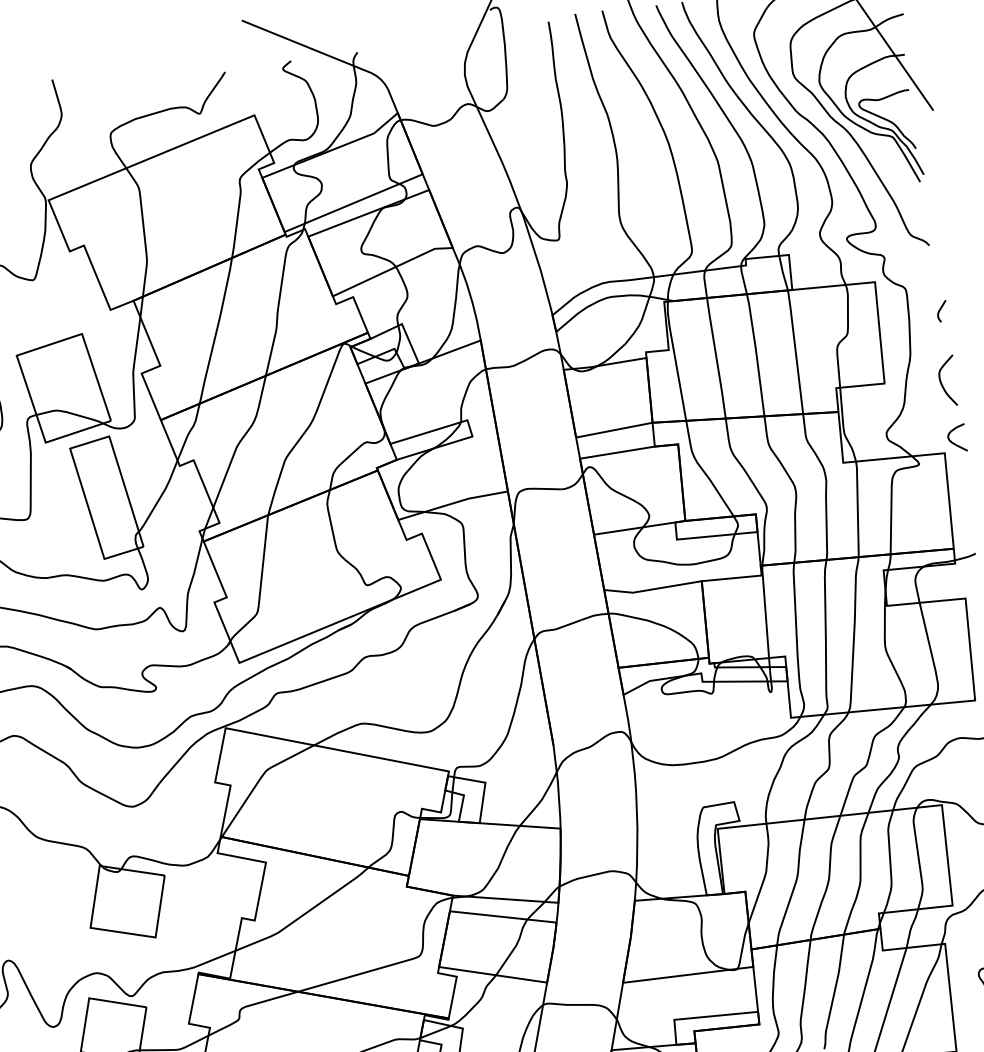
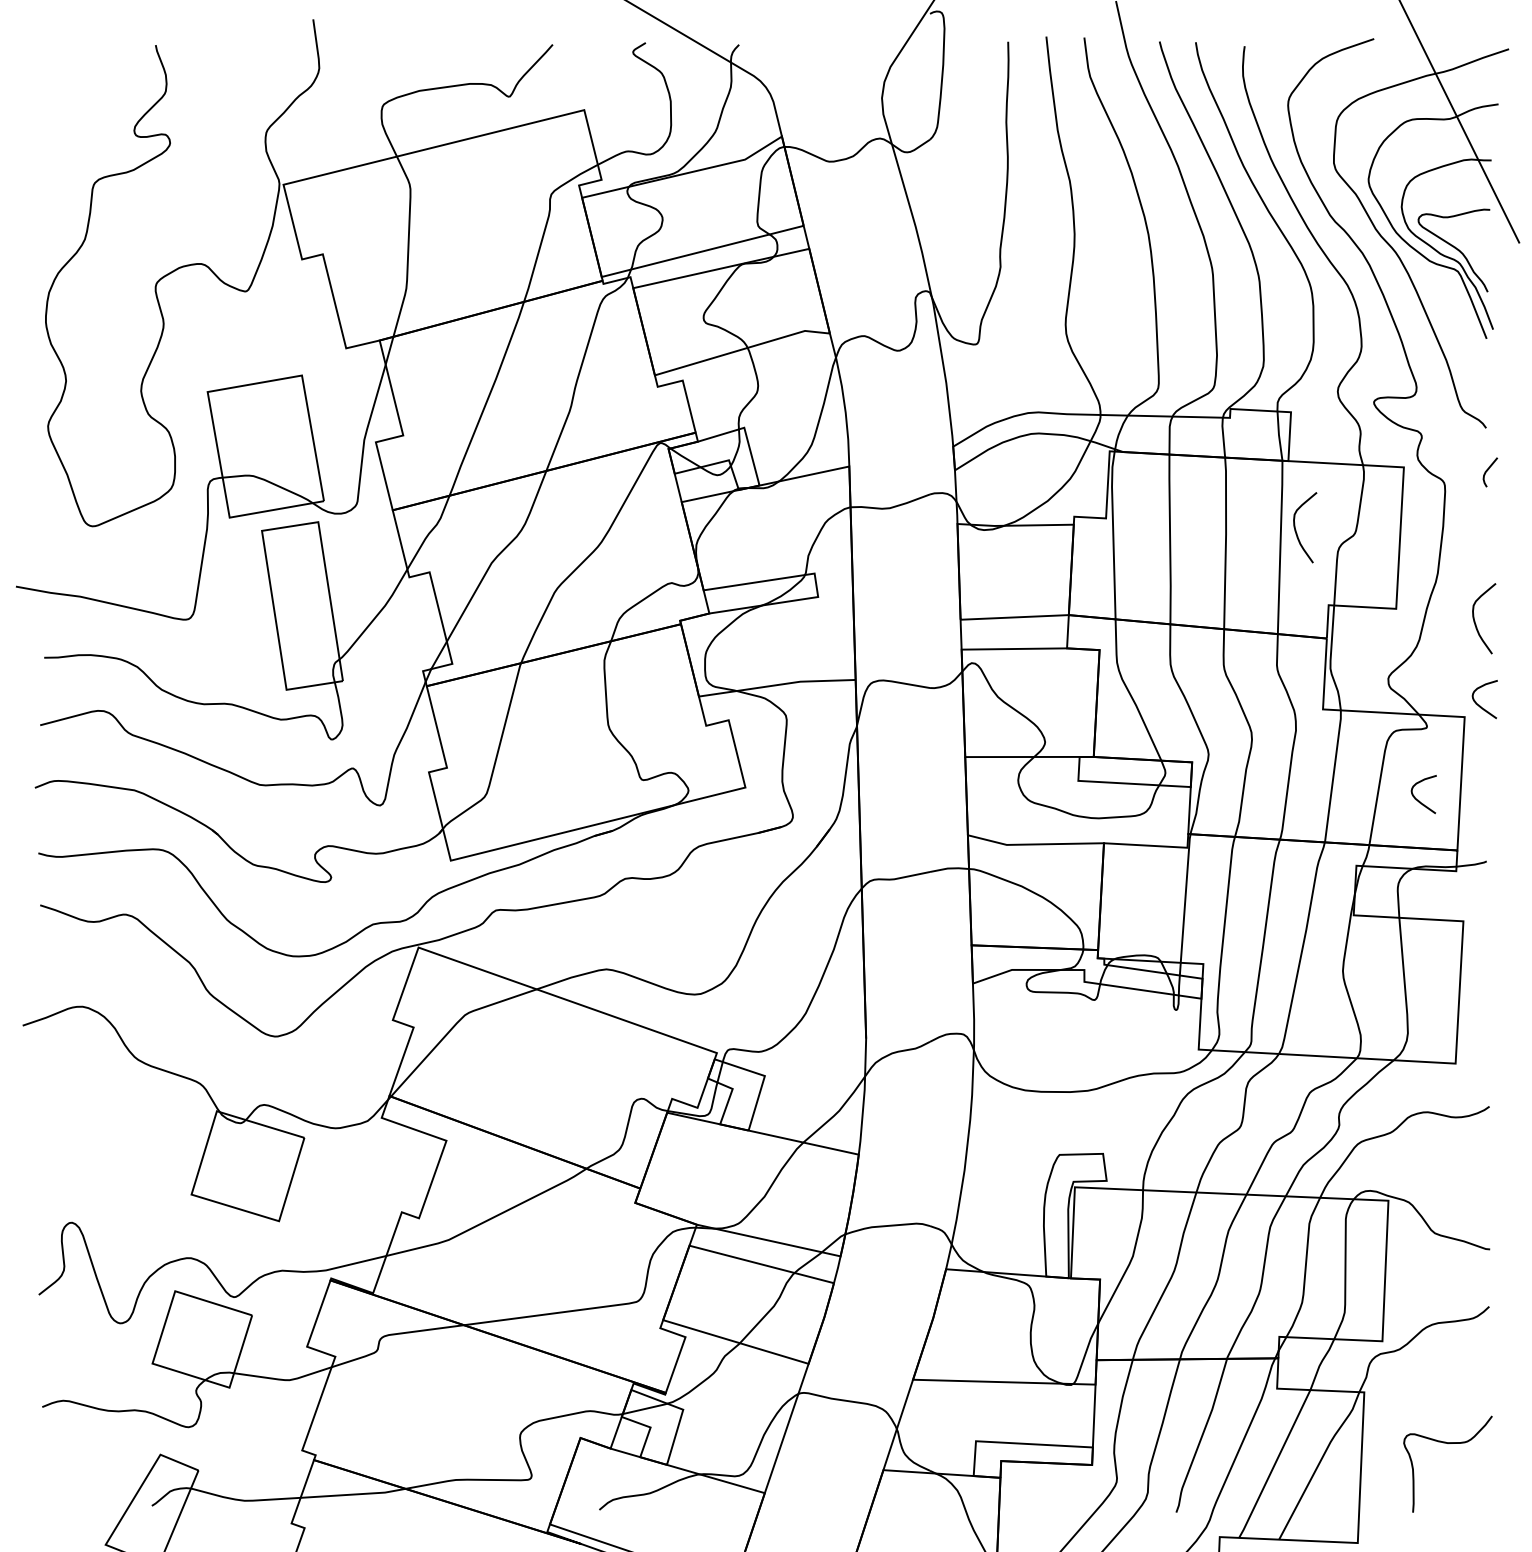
curve: (940, 310) -> (1488, 470), moved
curve: (805, 337) -> (1296, 529), added
curve: (920, 516) -> (1418, 799), added

